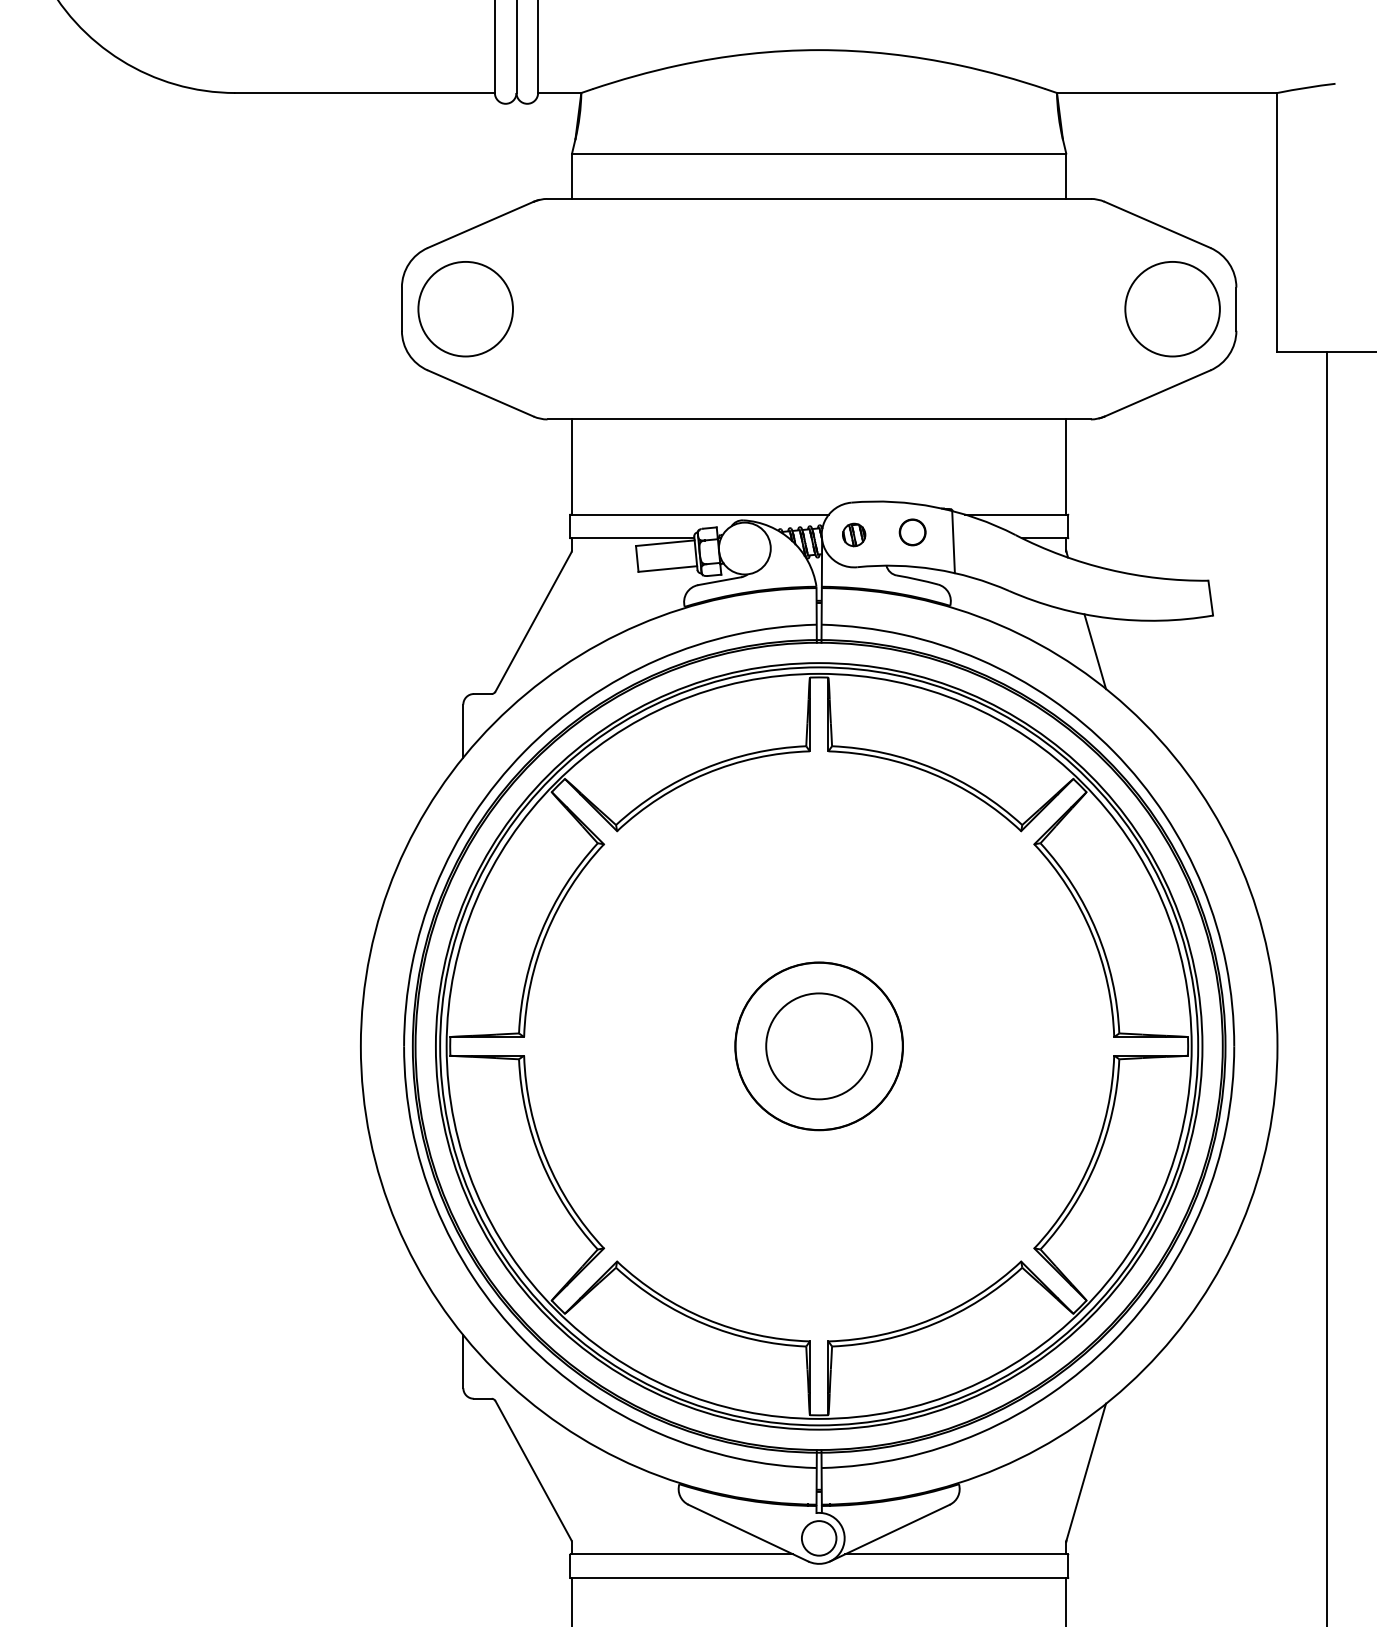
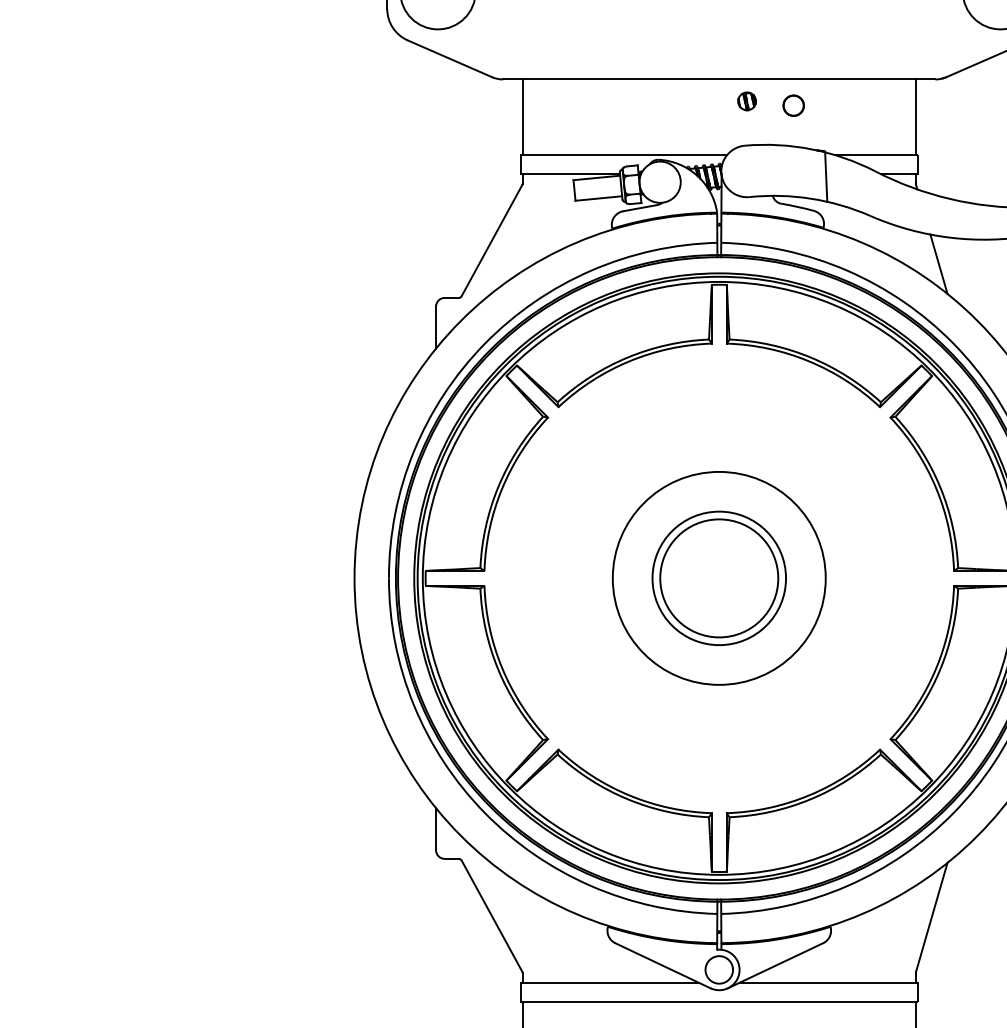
part: (912, 532) -> (793, 105), moved
part: (854, 534) -> (747, 101), moved
circle: (818, 1046) -> (718, 578), size x1.6
circle: (819, 1046) -> (719, 578), size x1.4

